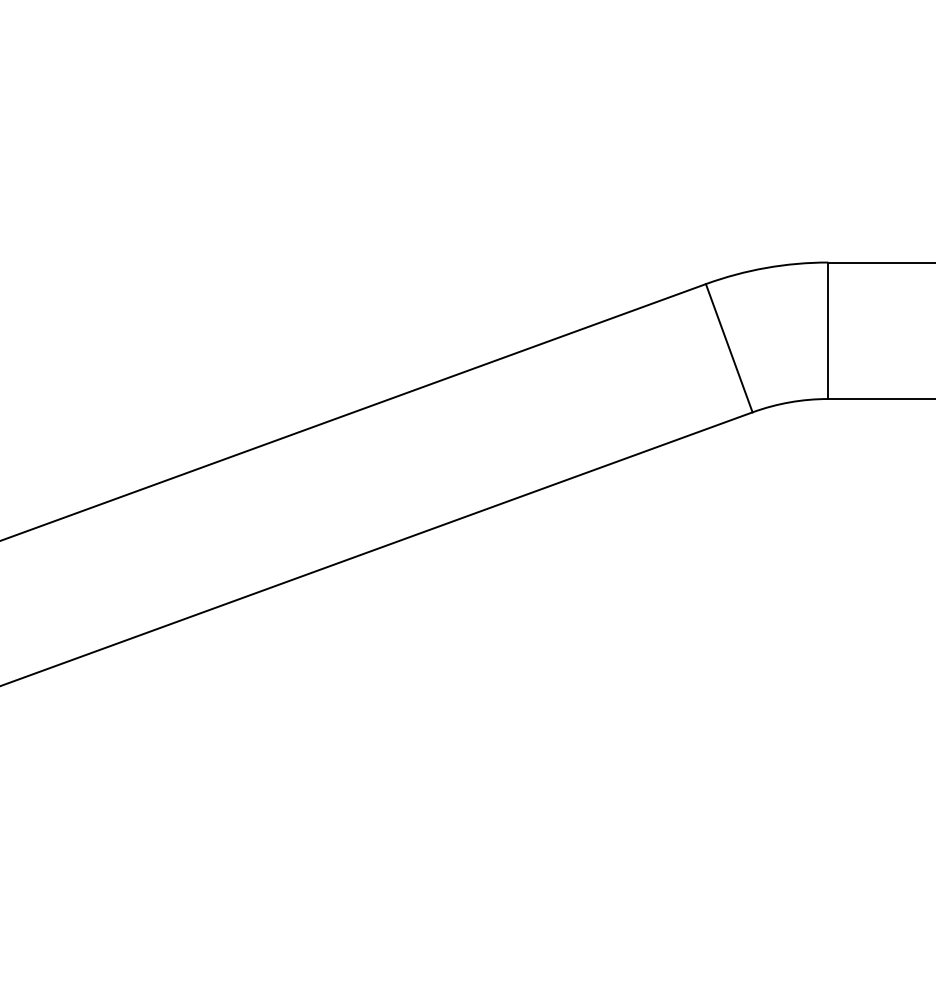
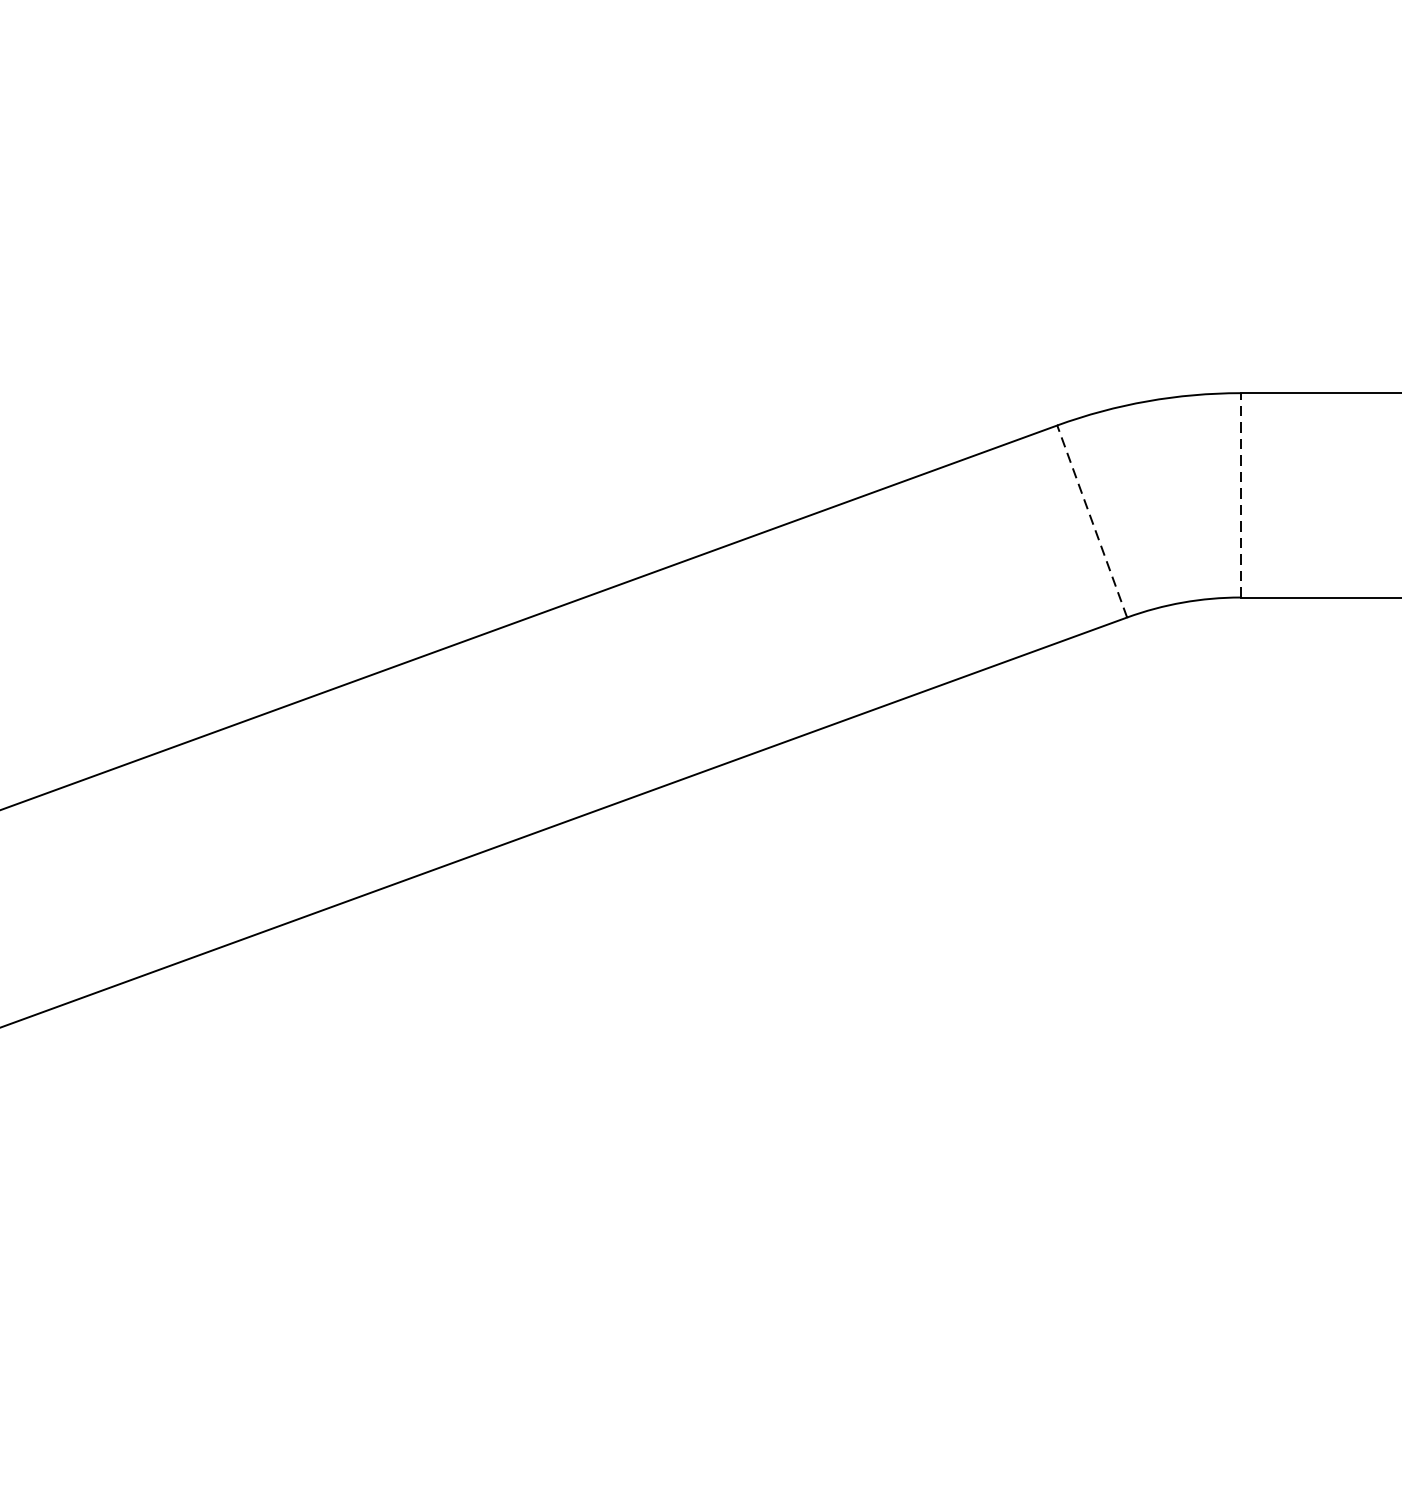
line: (828, 330) -> (1240, 494), solid -> dashed
line: (729, 347) -> (1092, 520), solid -> dashed

